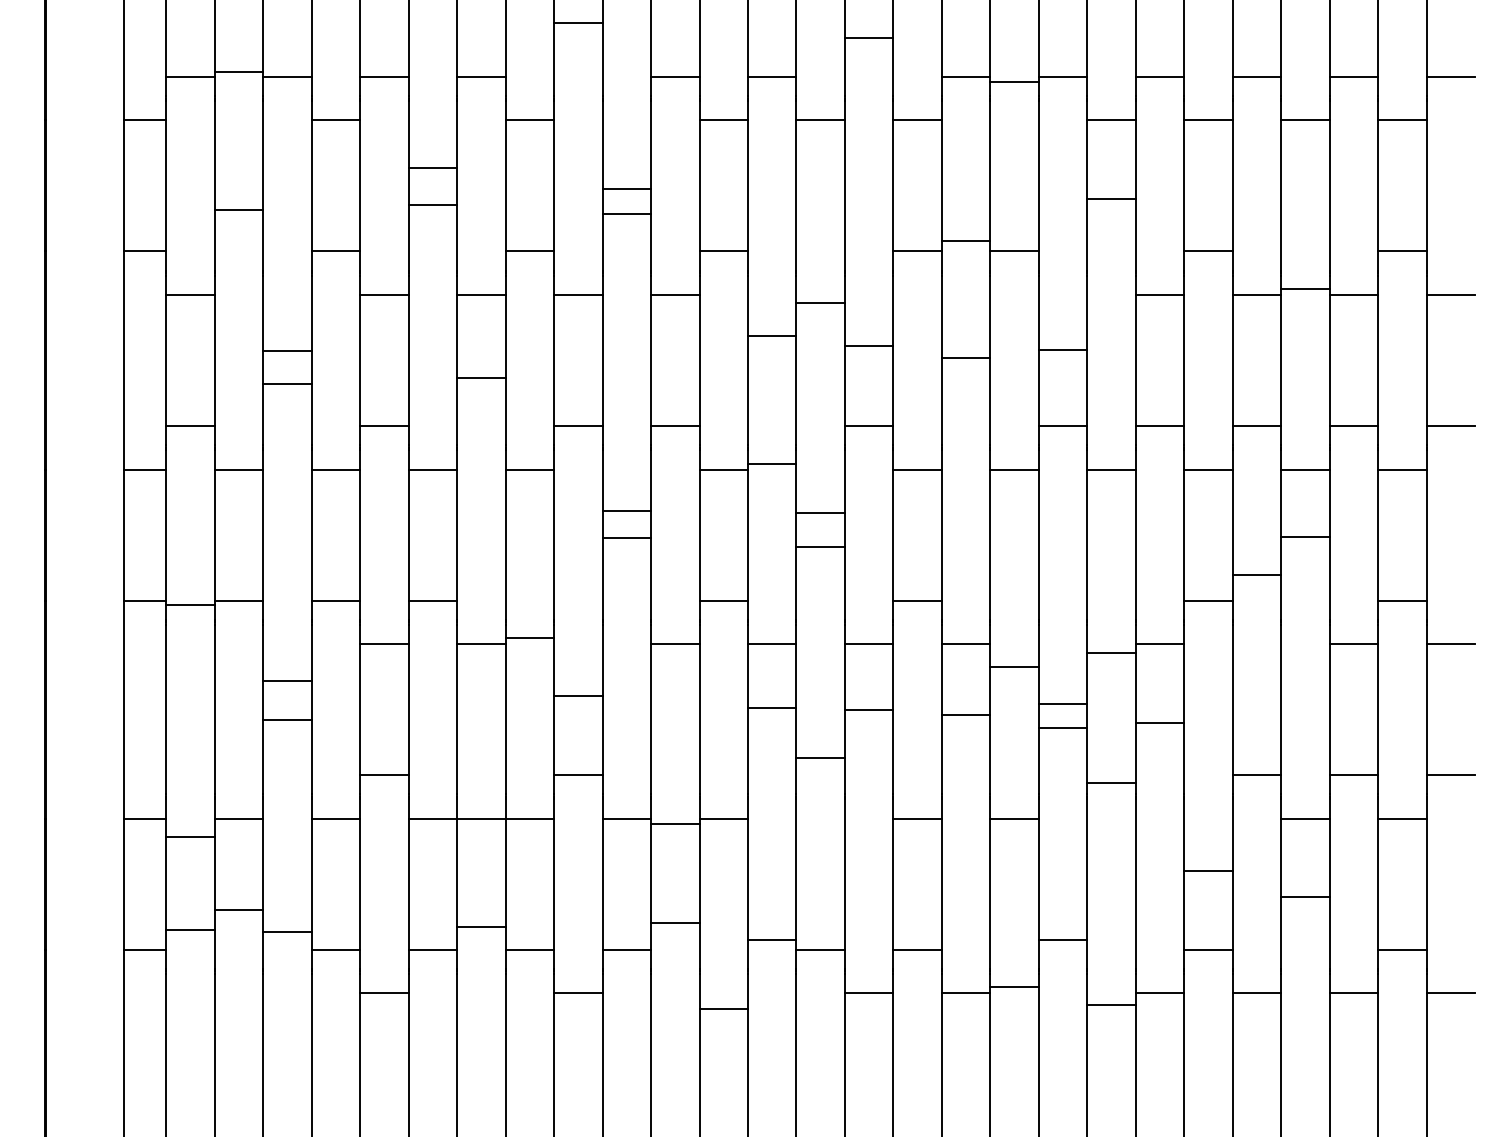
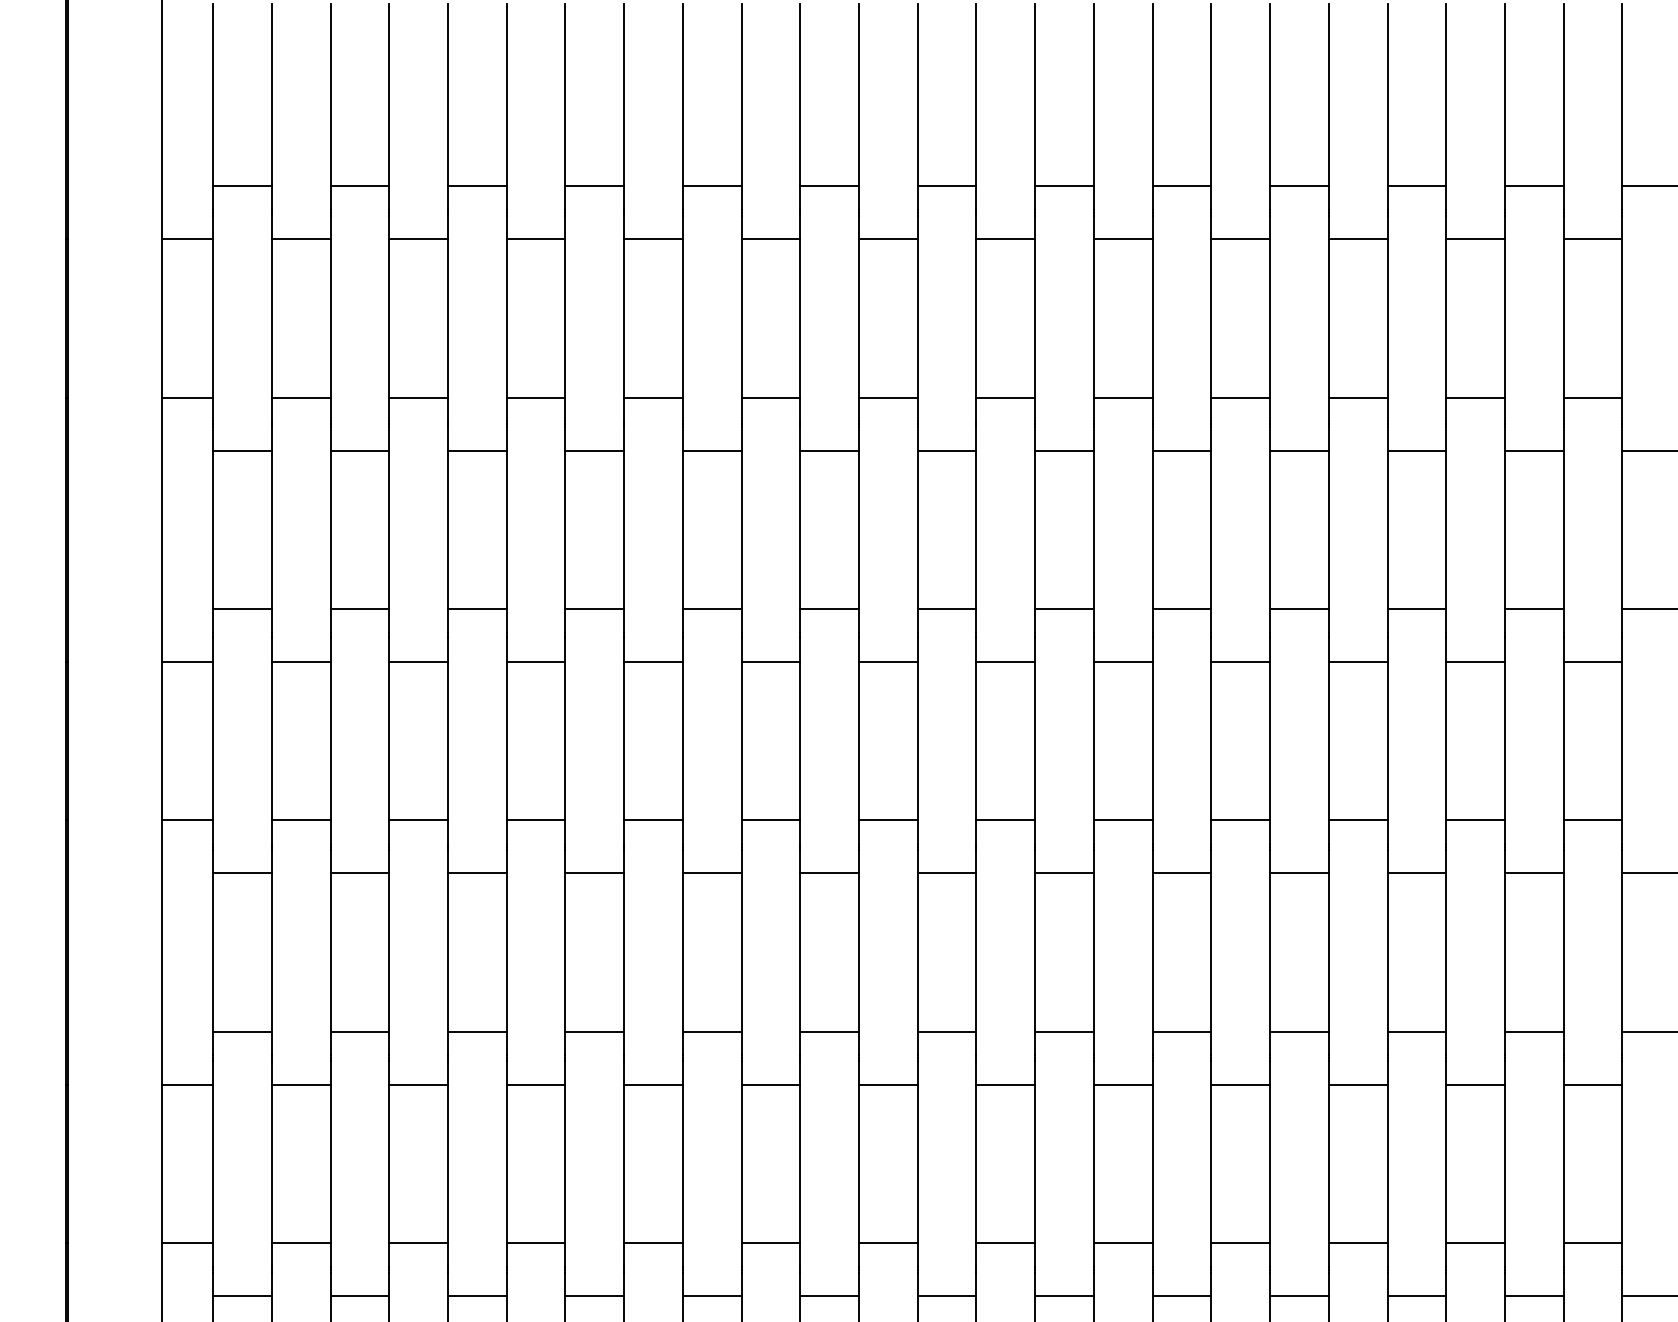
line: (578, 22) -> (712, 185), moved
line: (868, 37) -> (1063, 185), moved
line: (238, 72) -> (300, 239), moved
line: (1014, 82) -> (1240, 239), moved
line: (432, 168) -> (535, 239), moved
line: (626, 189) -> (770, 239), moved
line: (1111, 199) -> (1357, 397), moved
line: (432, 205) -> (535, 397), moved
line: (238, 210) -> (300, 397), moved
line: (626, 214) -> (770, 397), moved
line: (965, 241) -> (1181, 451), moved
line: (1305, 289) -> (1592, 397), moved
line: (820, 303) -> (1005, 397), moved
line: (771, 336) -> (946, 451), moved
line: (868, 346) -> (1063, 451), moved
line: (1062, 350) -> (1298, 451), moved
line: (287, 351) -> (360, 451), moved
line: (965, 357) -> (1181, 608), moved
line: (481, 377) -> (595, 608), moved
line: (287, 383) -> (360, 608), moved
line: (771, 463) -> (946, 608), moved
line: (626, 510) -> (770, 661), moved
line: (820, 512) -> (1005, 661), moved
line: (1305, 536) -> (1592, 820), moved
line: (626, 537) -> (770, 820), moved
line: (820, 546) -> (1005, 820), moved
line: (1256, 575) -> (1533, 873), moved
line: (190, 605) -> (242, 873), moved
line: (529, 637) -> (653, 820), moved
line: (1111, 652) -> (1357, 820), moved
line: (1014, 666) -> (1240, 820), moved
line: (287, 681) -> (360, 873), moved
line: (578, 696) -> (712, 873), moved
line: (1062, 704) -> (1298, 873), moved
line: (771, 708) -> (946, 1032), moved
line: (868, 710) -> (1063, 1032), moved
line: (965, 715) -> (1181, 1032), moved
line: (287, 720) -> (360, 1032), moved
line: (1159, 723) -> (1416, 1032), moved
line: (1062, 728) -> (1298, 1032), moved
line: (820, 757) -> (1005, 1084), moved
line: (1111, 782) -> (1357, 1084), moved
line: (481, 819) -> (595, 1032), moved
line: (675, 824) -> (829, 1032), moved
line: (190, 837) -> (242, 1032), moved
line: (1208, 870) -> (1475, 1084), moved
line: (1305, 896) -> (1592, 1243), moved
line: (238, 909) -> (300, 1243), moved
line: (675, 923) -> (829, 1296), moved
line: (481, 927) -> (595, 1296), moved
line: (190, 930) -> (242, 1296), moved
line: (287, 932) -> (360, 1296), moved
line: (771, 940) -> (946, 1296), moved
line: (1062, 940) -> (1298, 1296), moved
line: (1014, 986) -> (1240, 1243), moved
line: (1111, 1004) -> (1357, 1243), moved
line: (723, 1008) -> (888, 1243), moved

